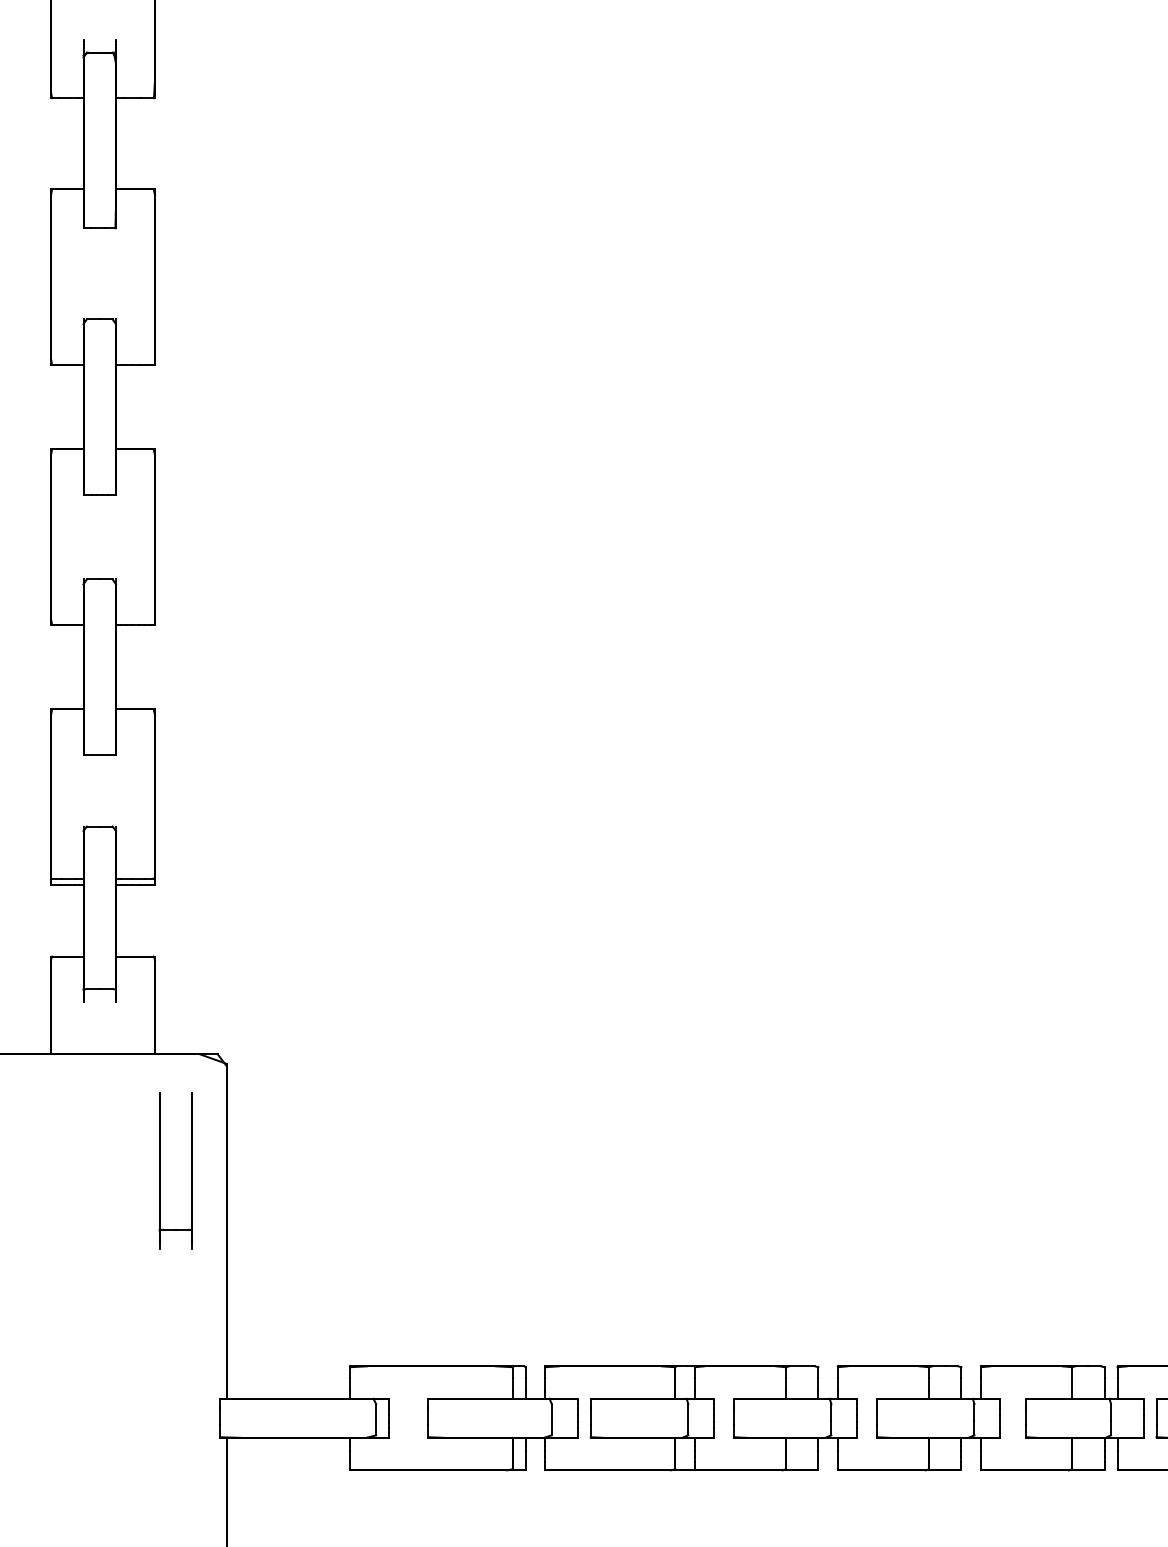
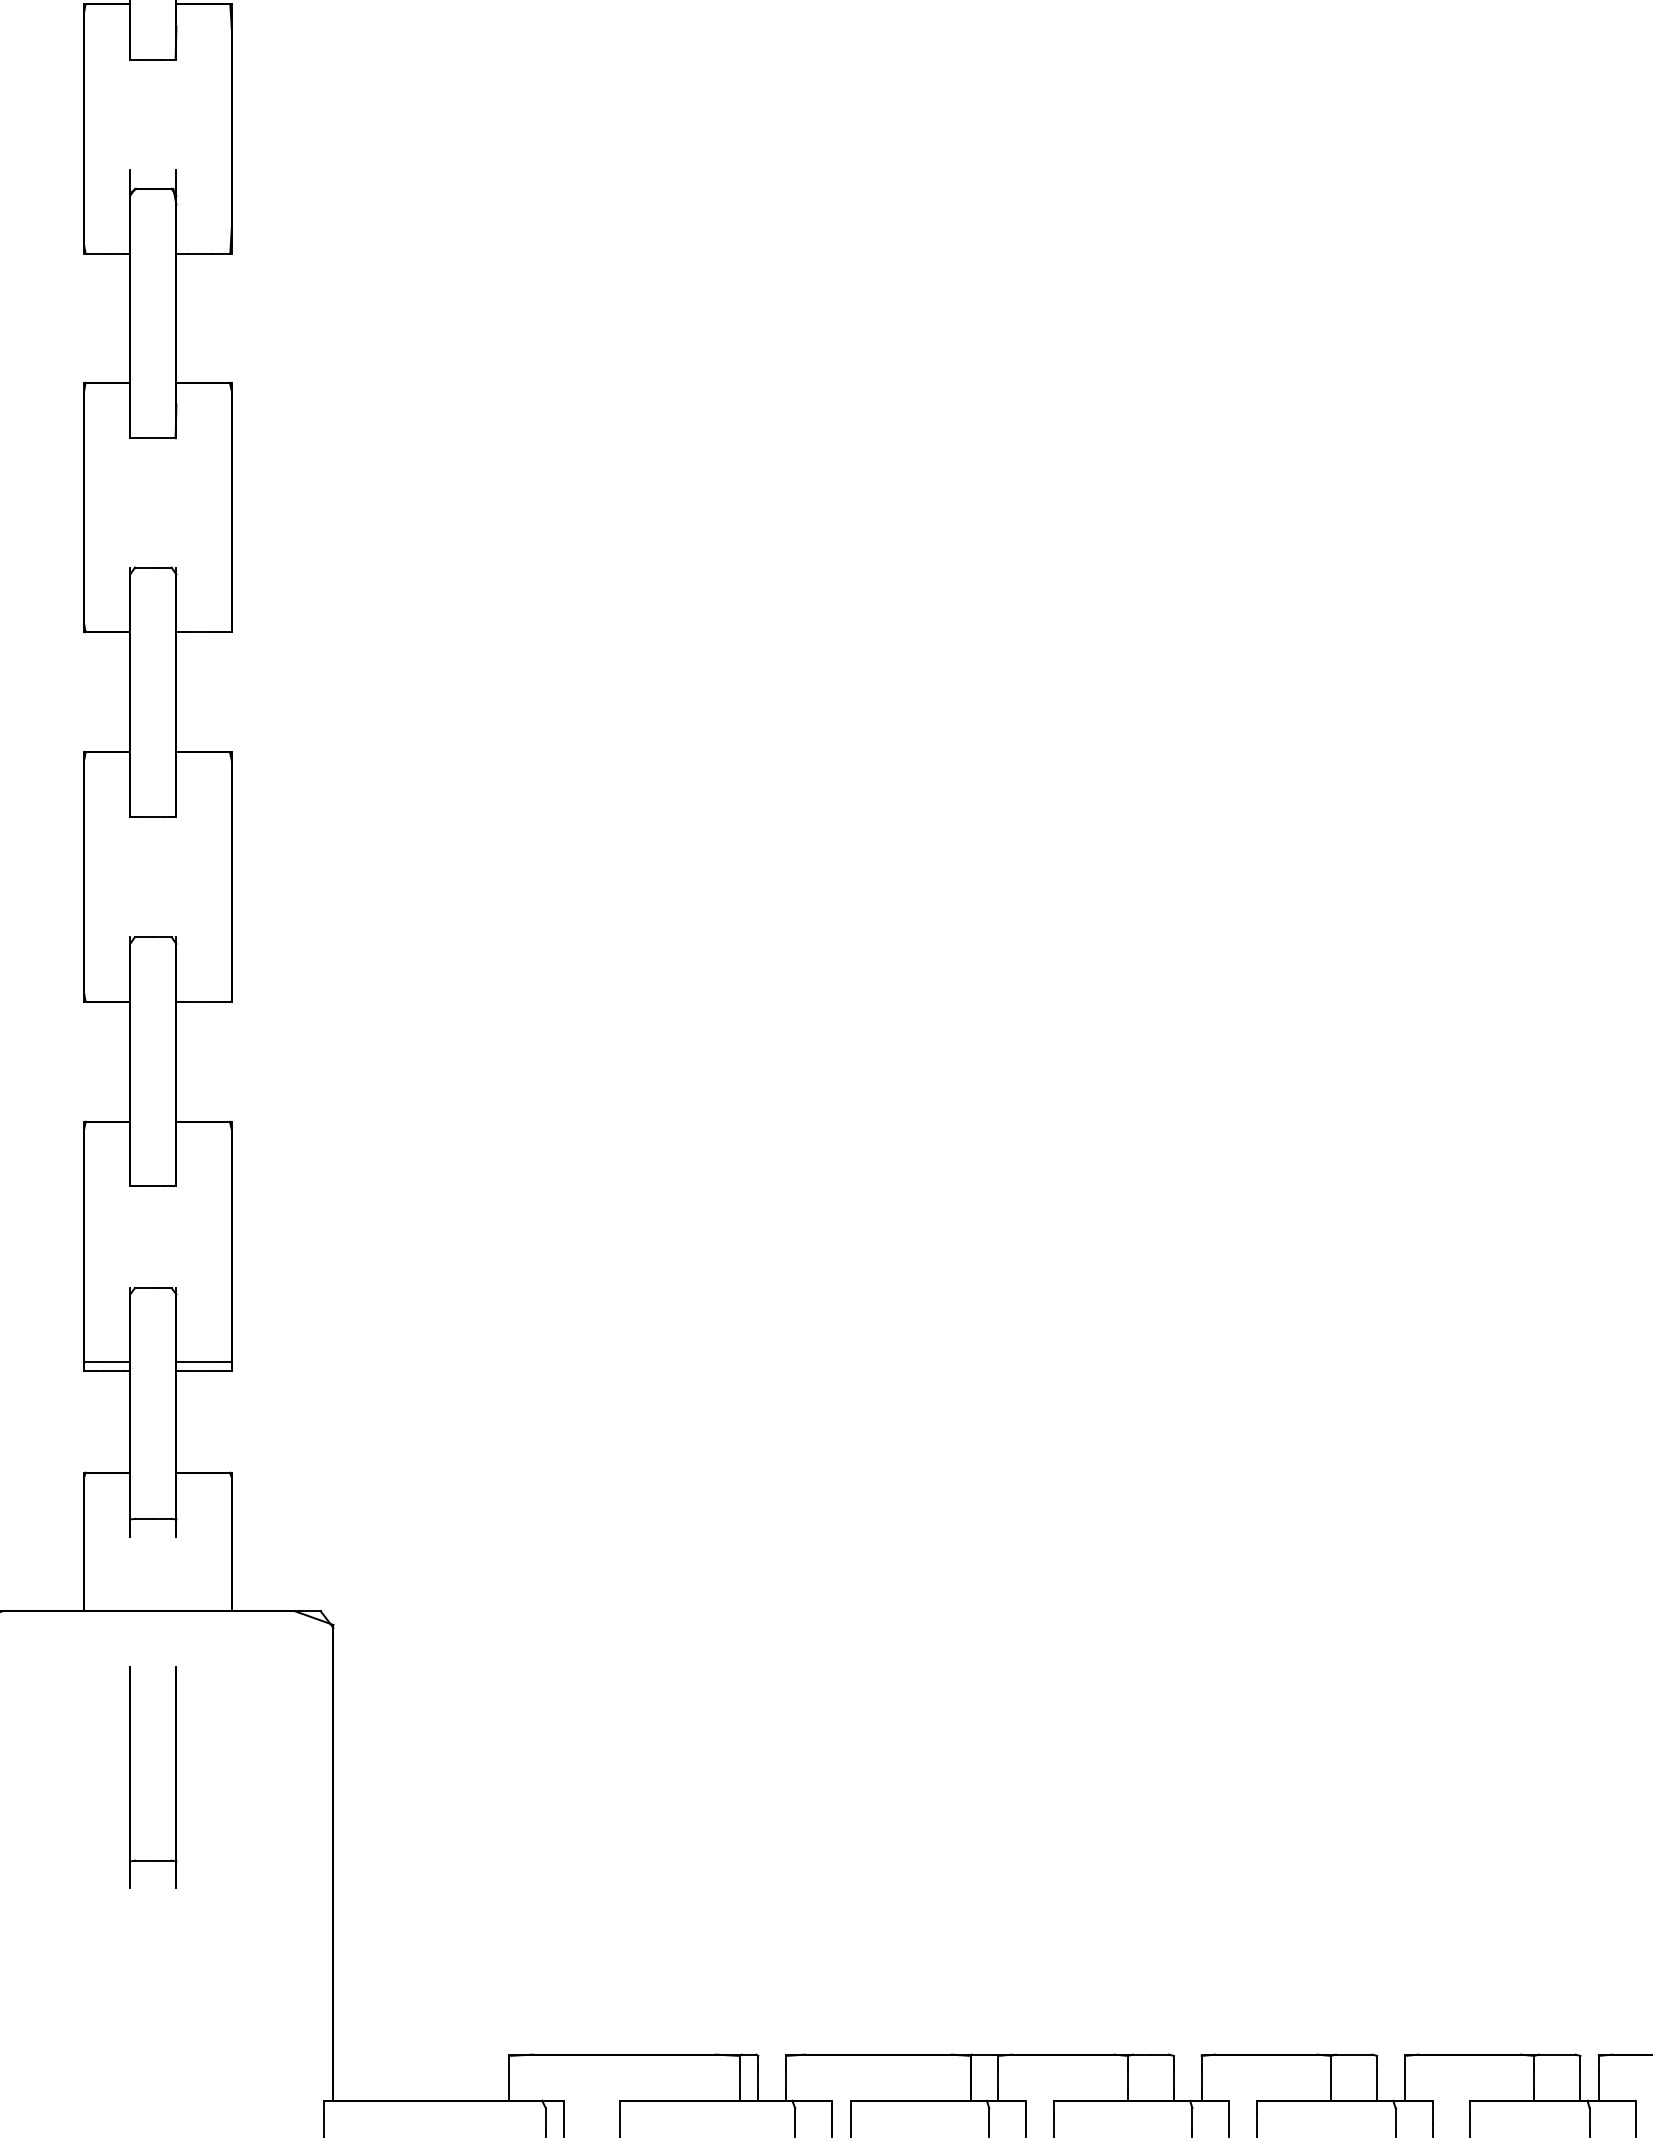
part: (160, 1170) -> (131, 1776), moved

